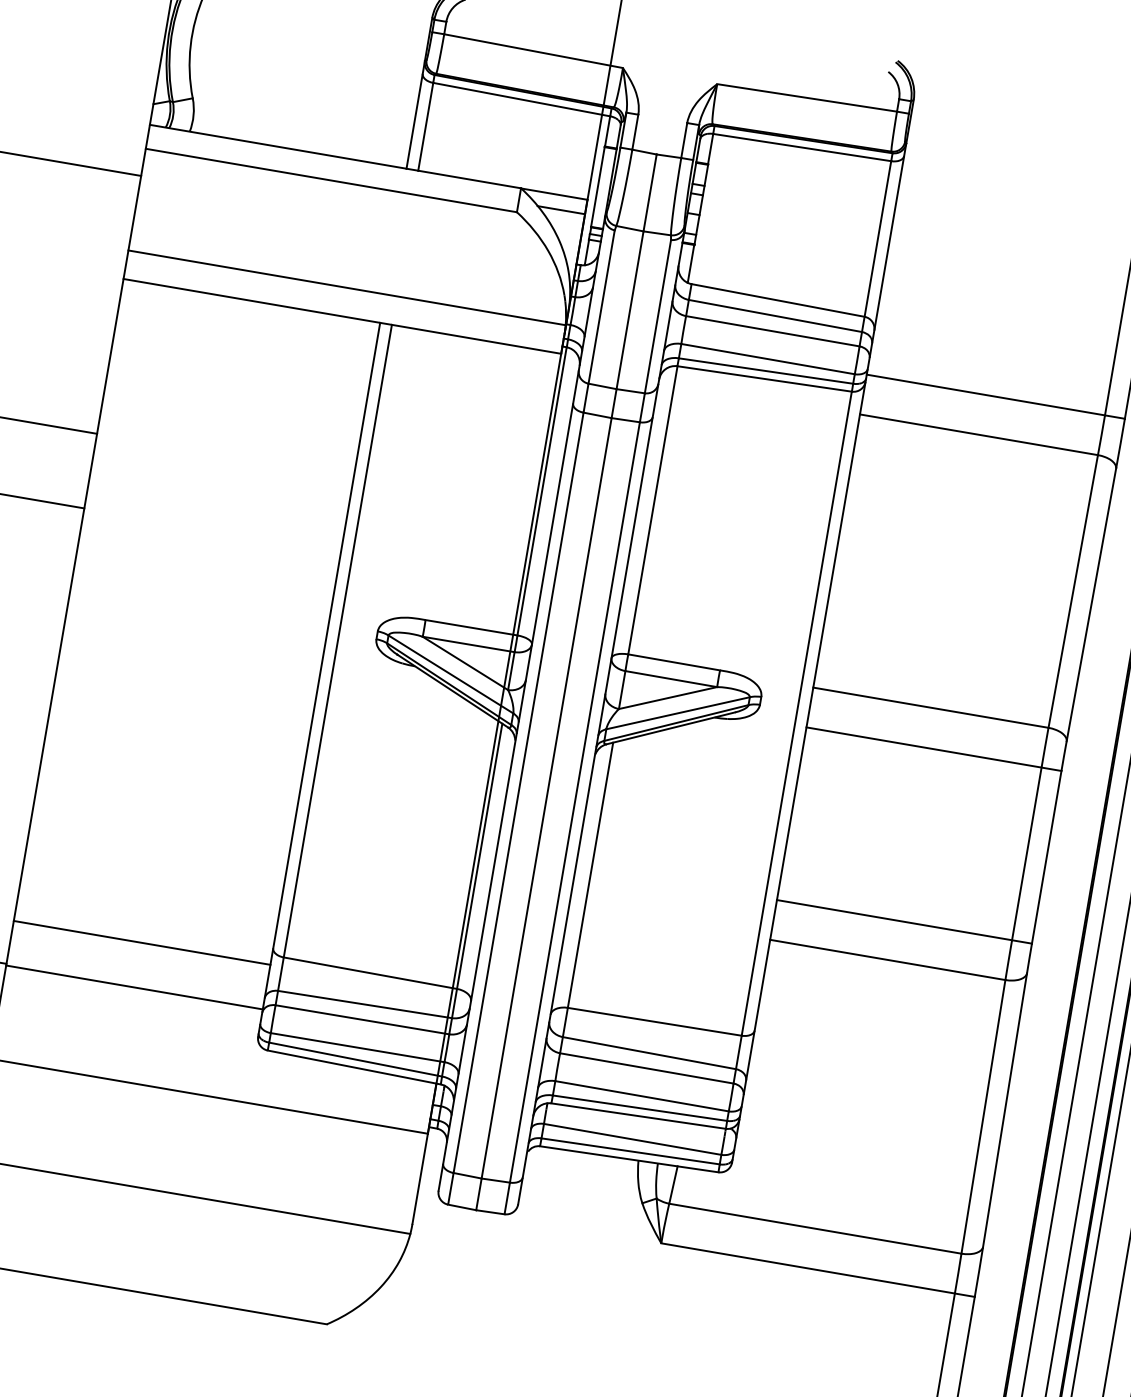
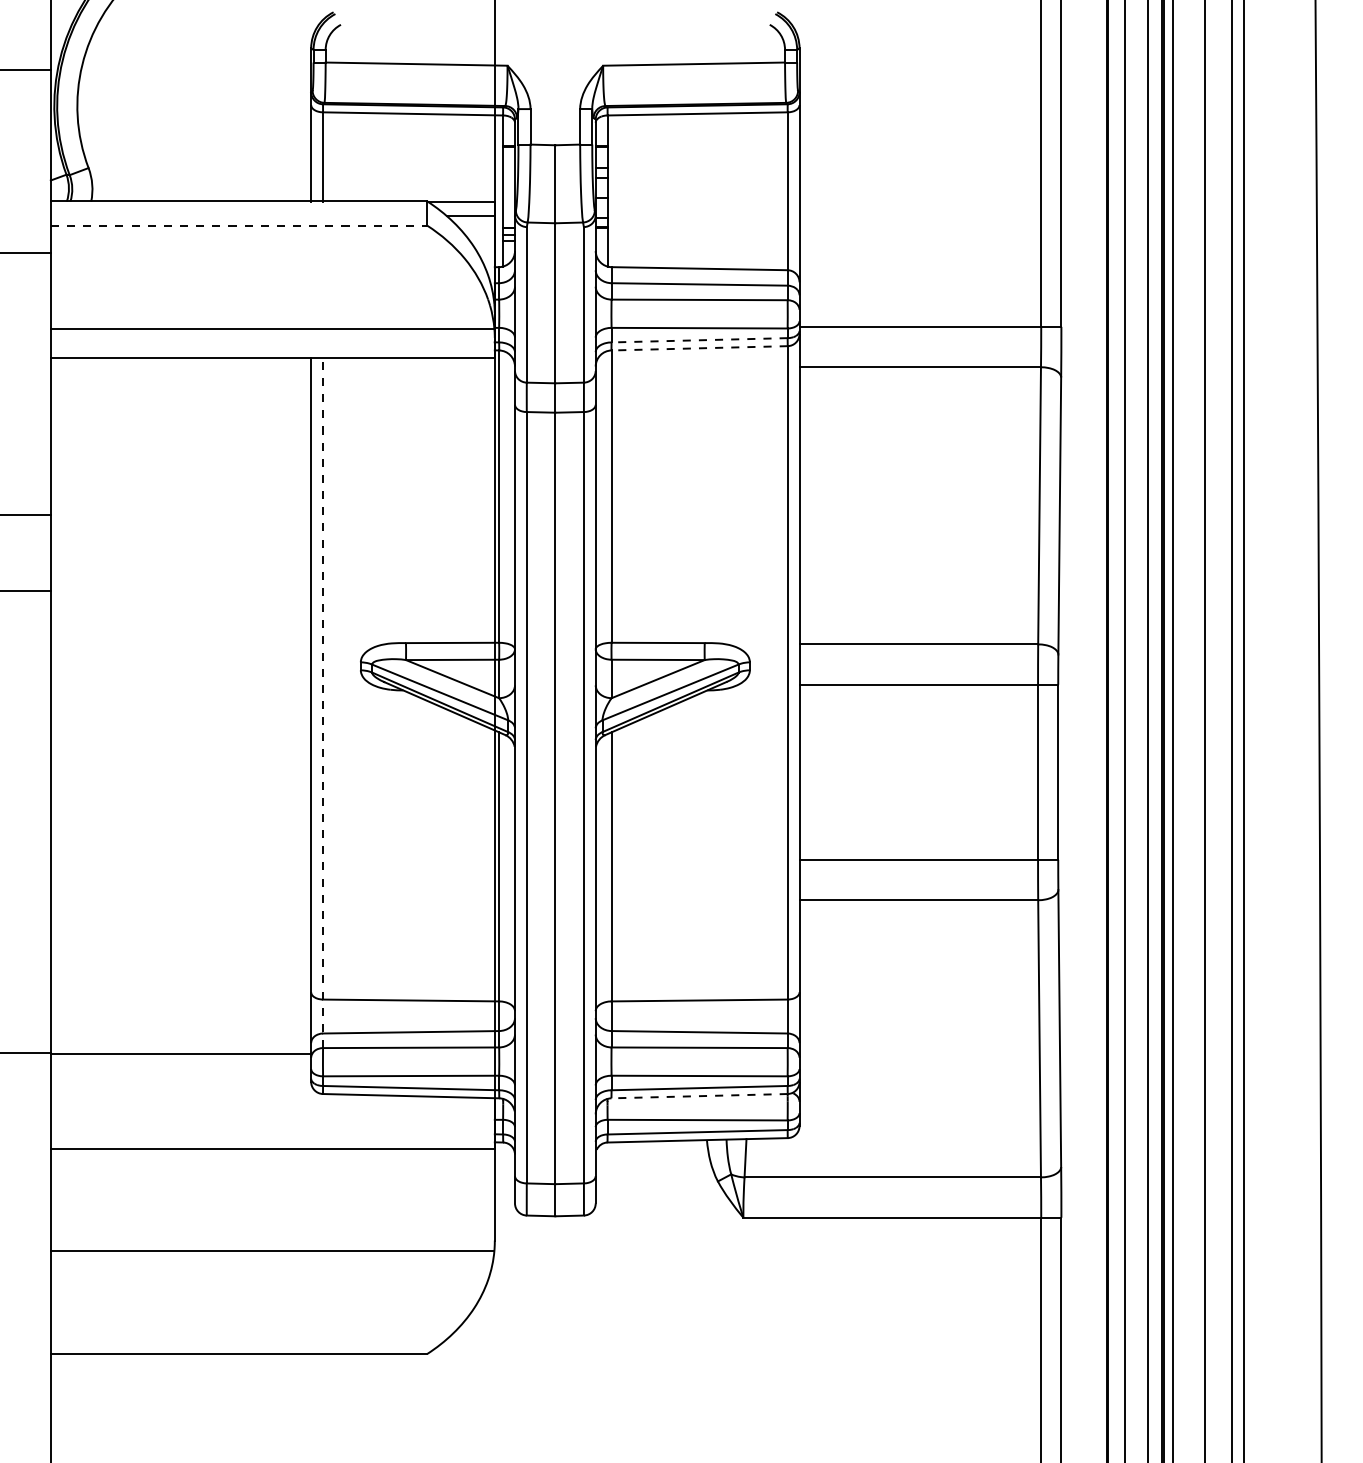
line: (331, 180) -> (239, 225), solid -> dashed
line: (765, 371) -> (699, 340), solid -> dashed
line: (764, 379) -> (699, 348), solid -> dashed
line: (334, 664) -> (323, 702), solid -> dashed
line: (141, 943) -> (180, 1009), removed
line: (638, 1116) -> (699, 1096), solid -> dashed

